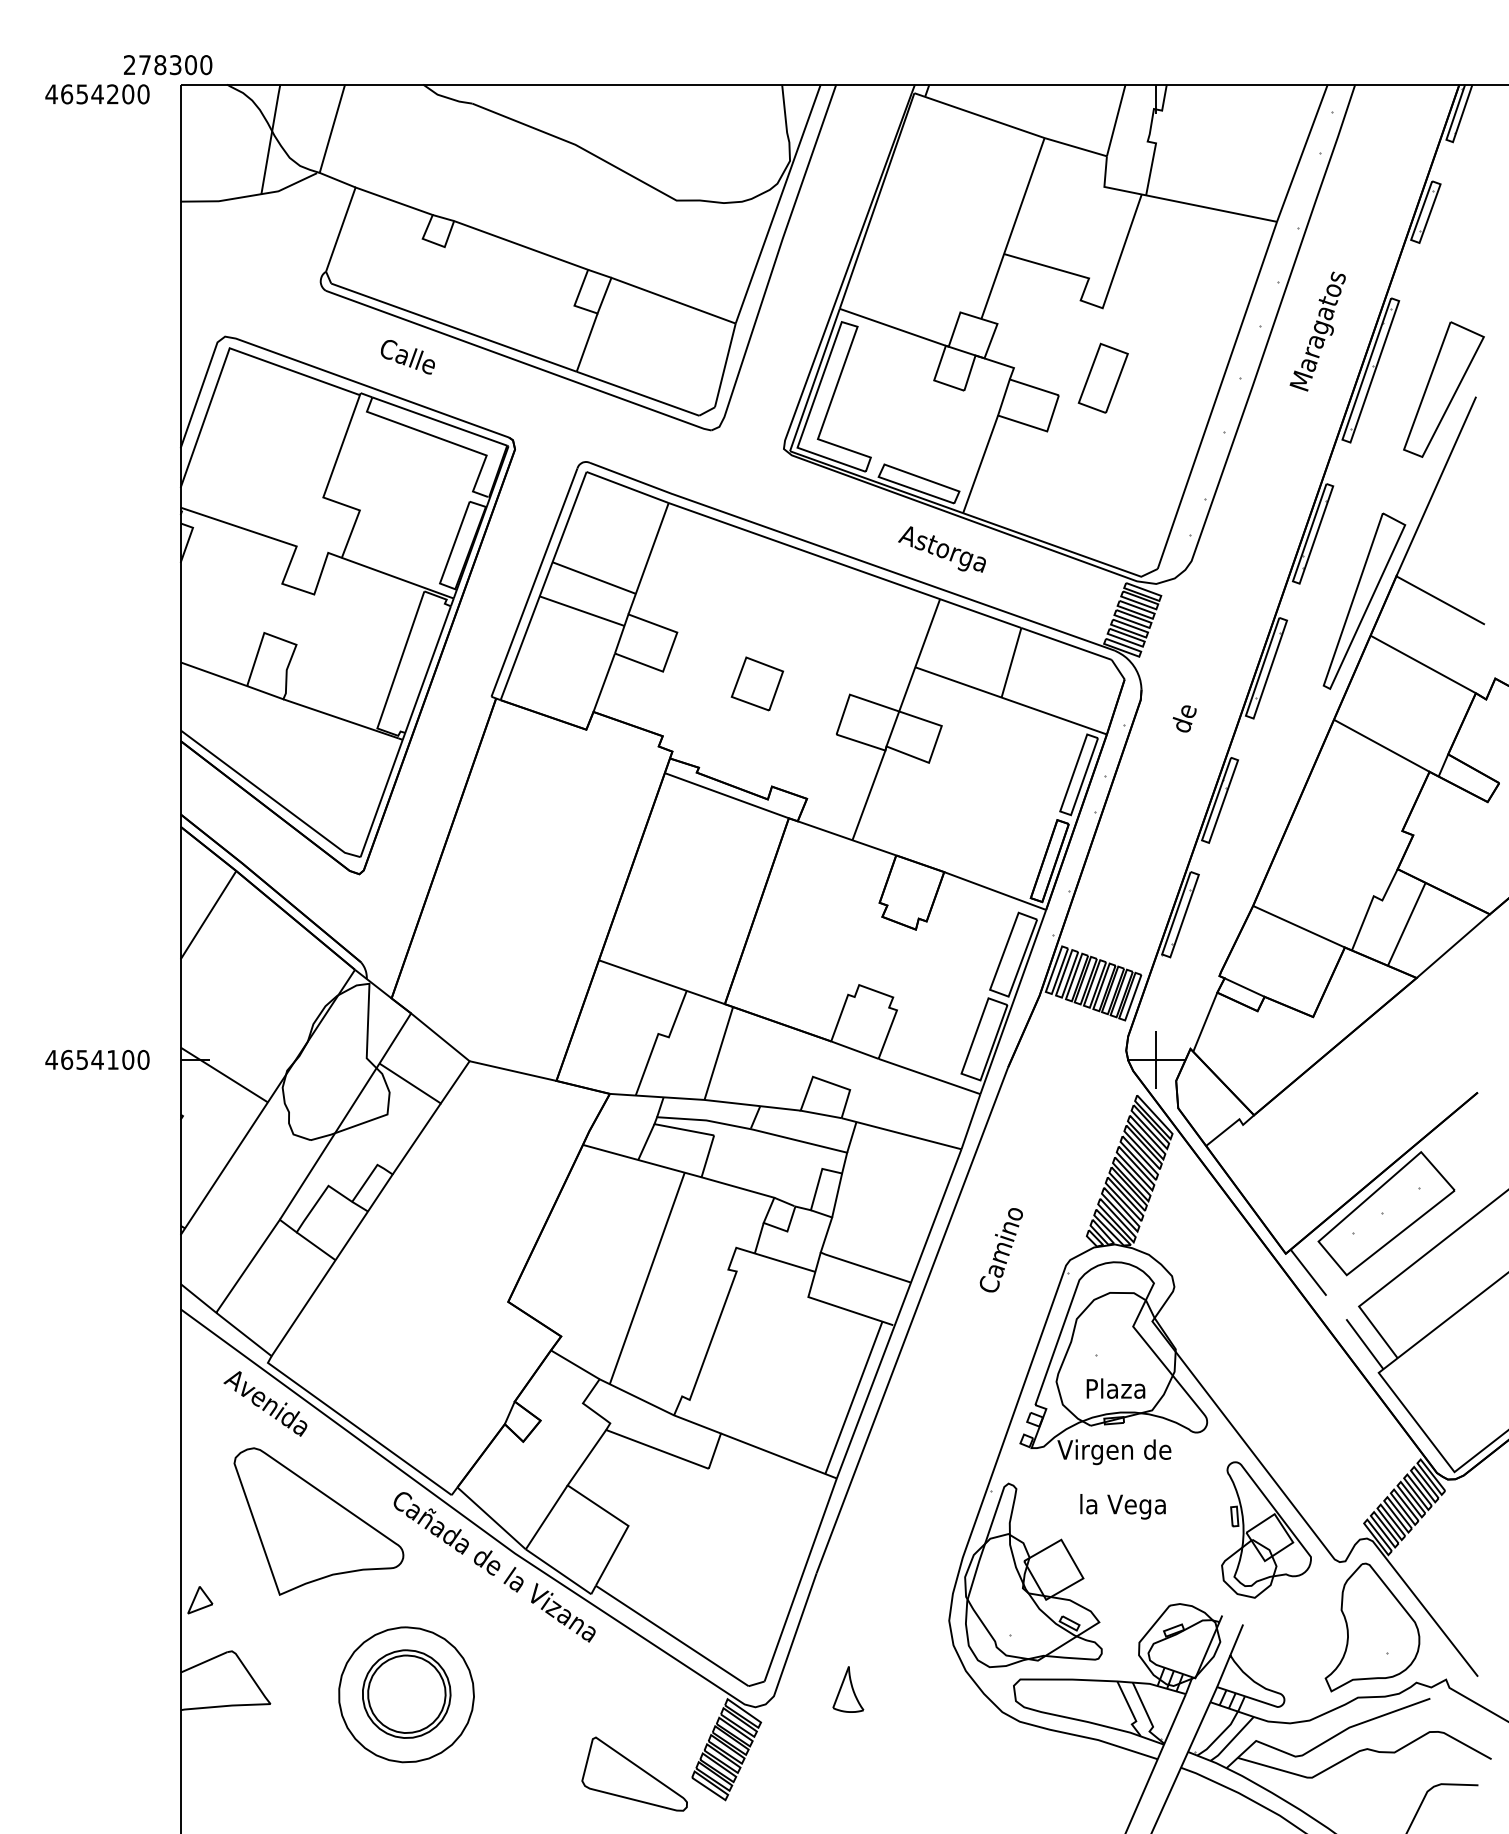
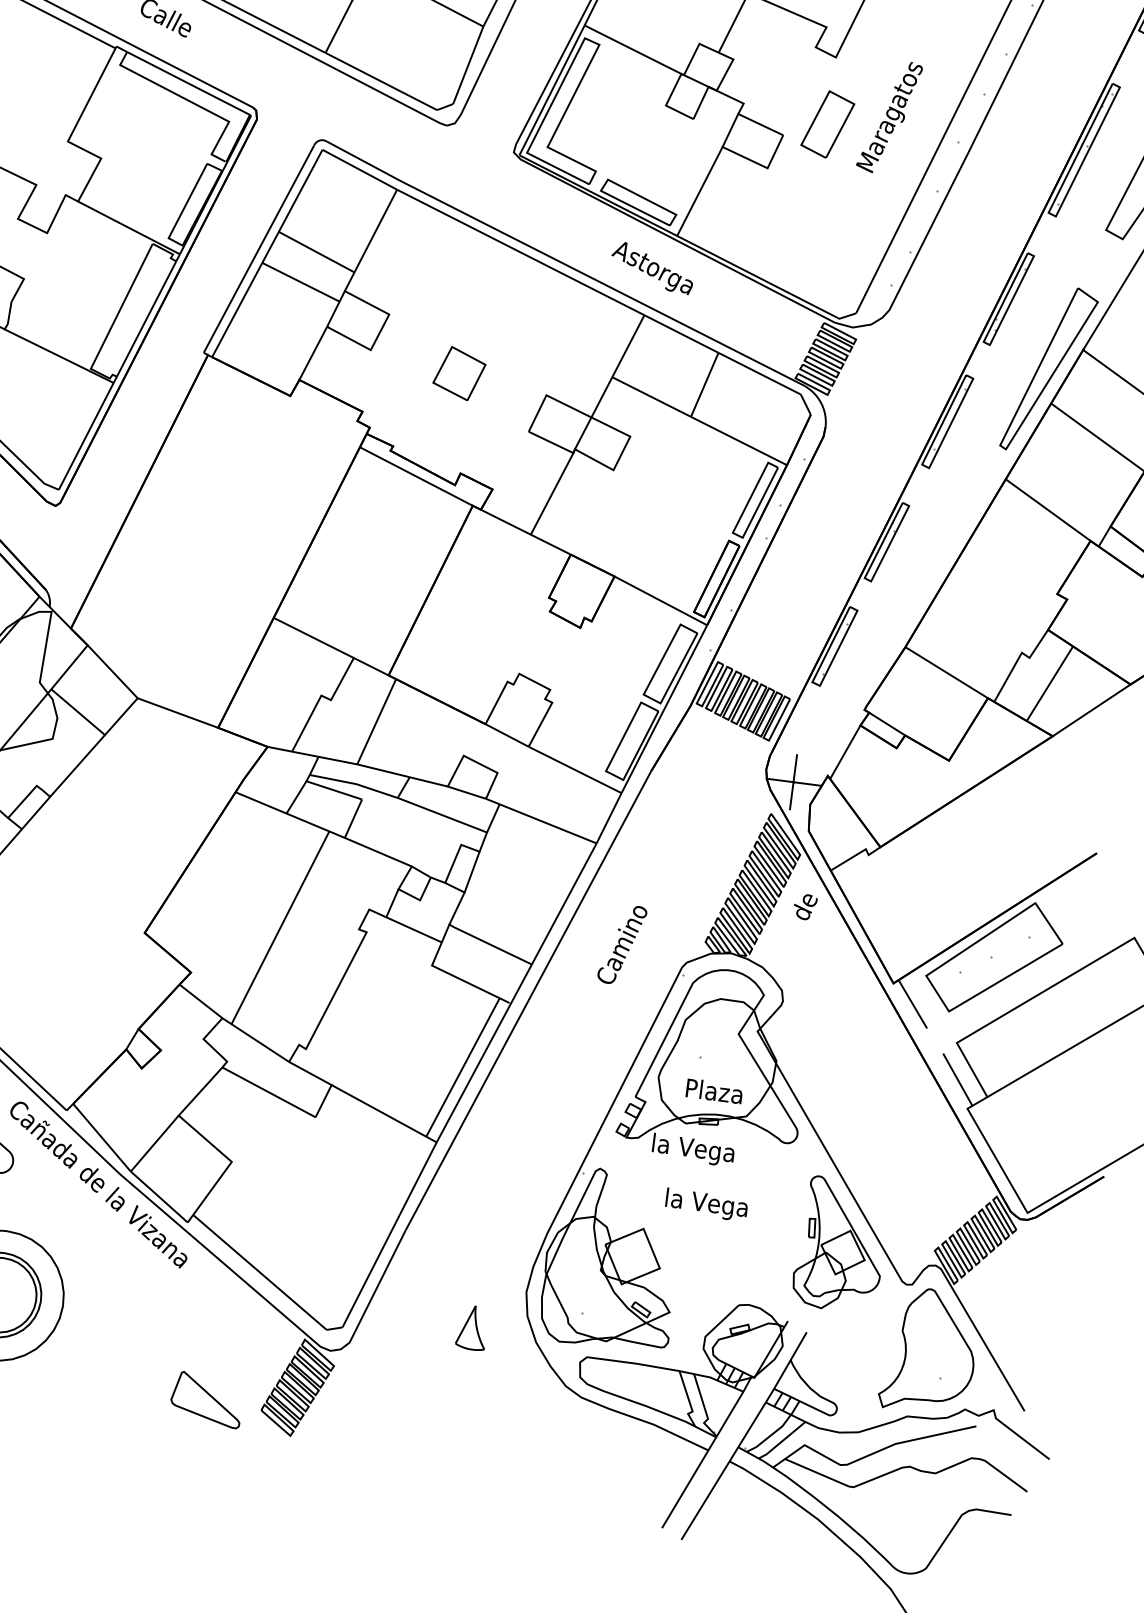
text: (1317, 331) -> (889, 117), moved
text: (1184, 718) -> (805, 906), moved
text: (1114, 1452) -> (705, 1152), Virgen de -> la Vega
part: (848, 1689) -> (472, 1327), moved
part: (634, 1773) -> (206, 1399), size x0.7

